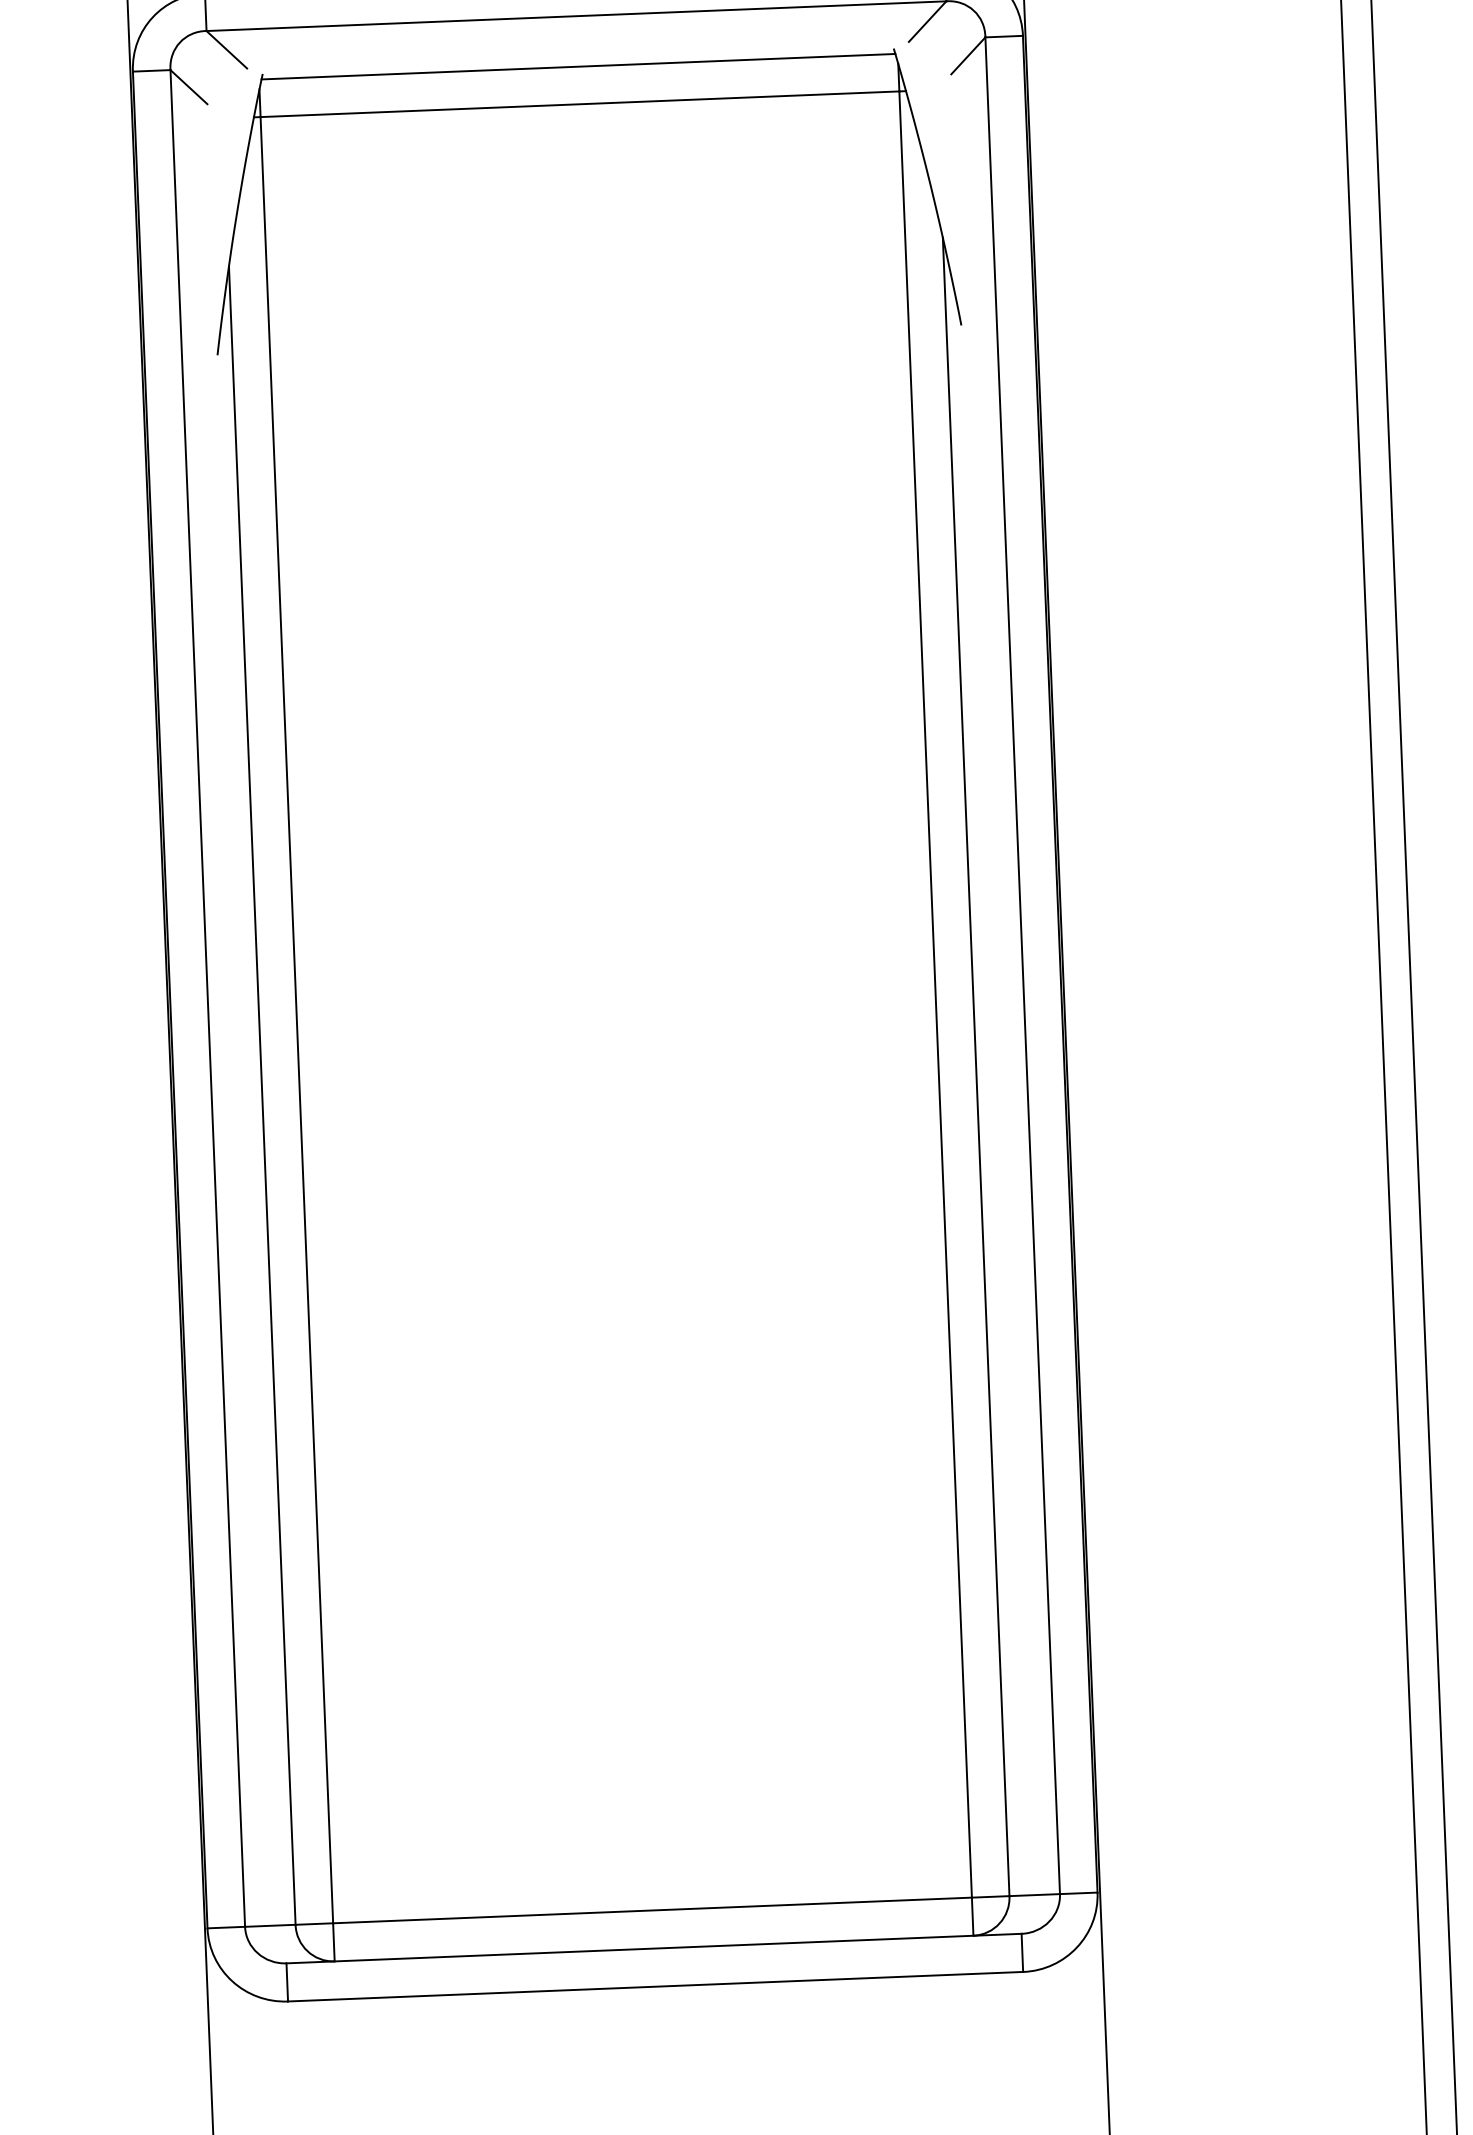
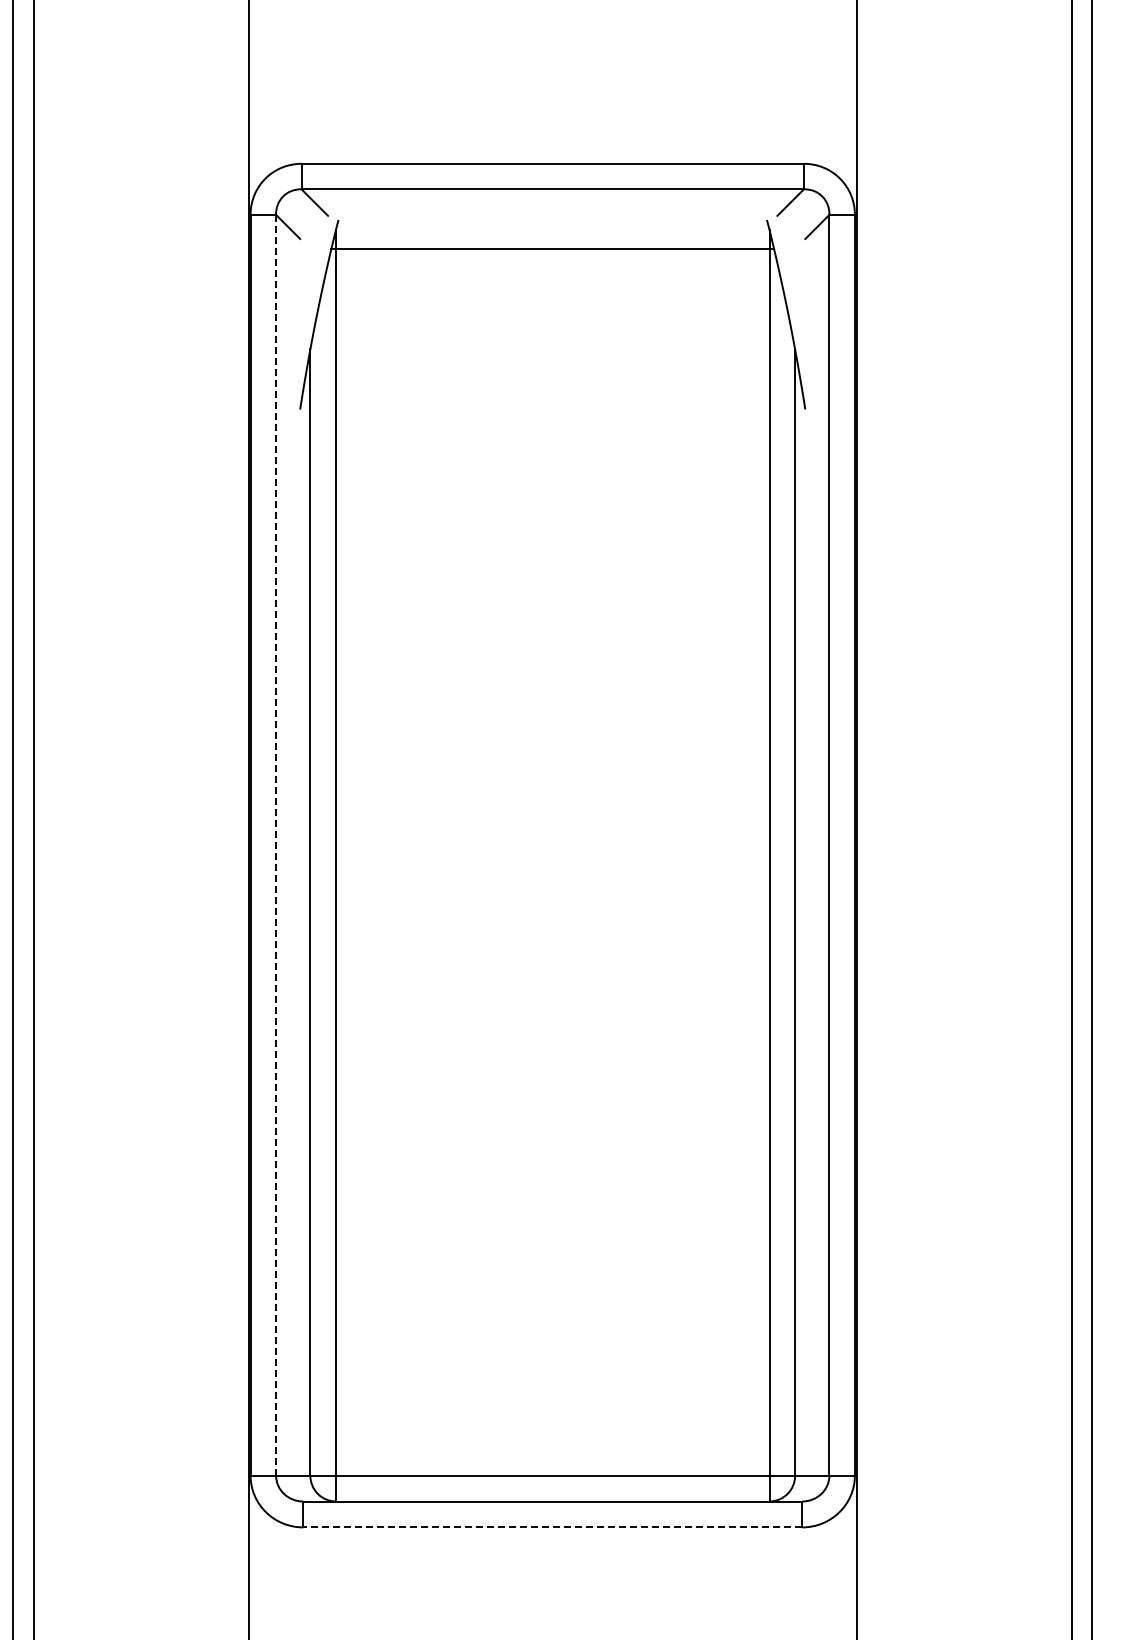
line: (578, 66) -> (552, 223), removed
line: (208, 998) -> (276, 845), solid -> dashed
line: (655, 1986) -> (552, 1527), solid -> dashed

